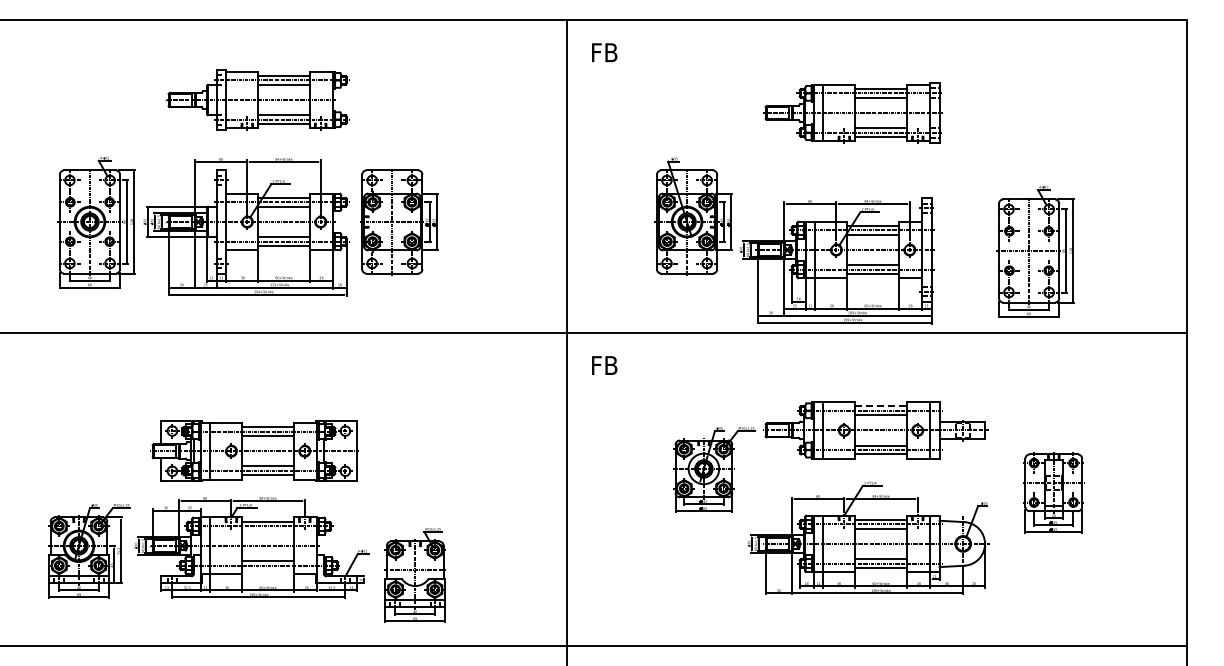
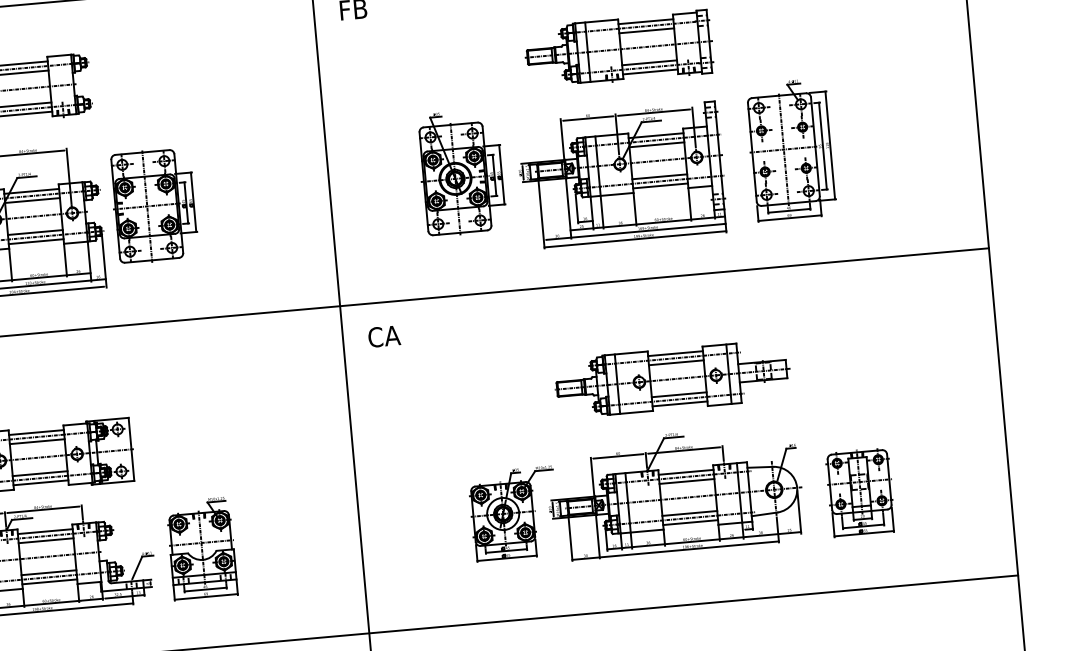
part: (1035, 251) -> (790, 149), moved
part: (836, 260) -> (621, 175), moved
text: (606, 365) -> (384, 336), FB -> CA
line: (881, 406) -> (676, 353), dashed -> solid
part: (714, 469) -> (514, 513), moved
part: (1053, 492) -> (860, 492), moved
line: (267, 530) -> (45, 540), added
line: (267, 569) -> (49, 581), added
part: (414, 575) -> (201, 548), moved

